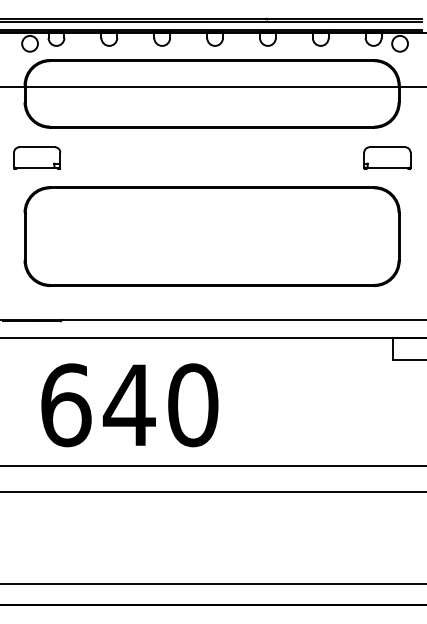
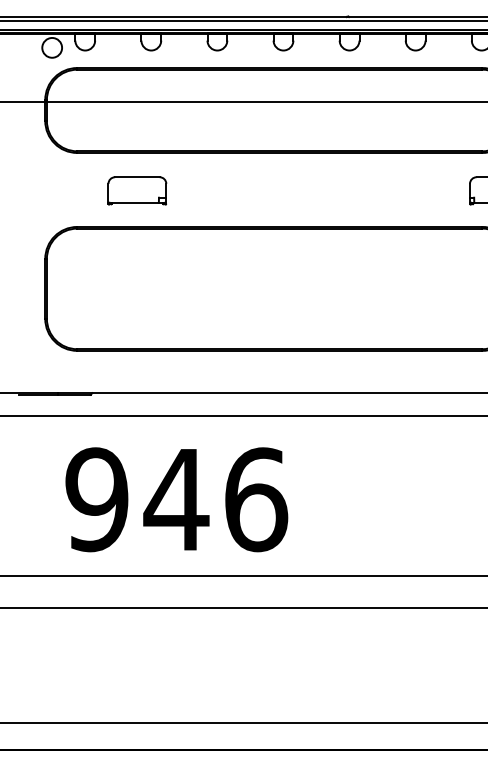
part: (37, 157) -> (137, 190), moved
text: (129, 405) -> (176, 500), 640 -> 946

